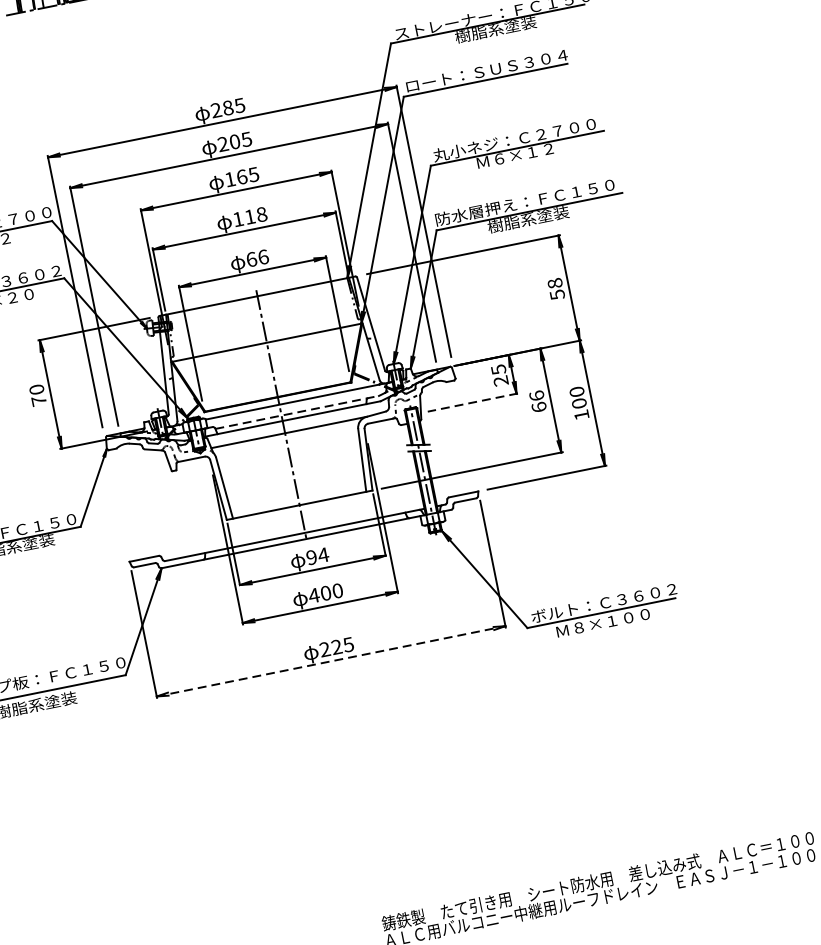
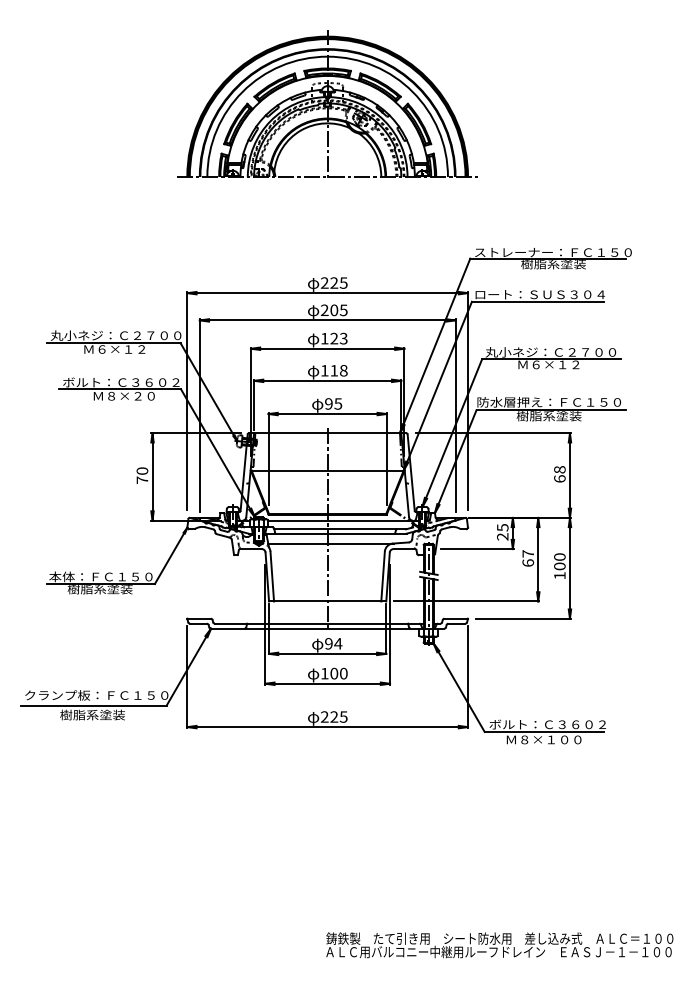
text: (228, 107) -> (334, 282), 285 -> 225
text: (247, 175) -> (338, 338), 165 -> 123
text: (257, 257) -> (333, 403), 66 -> 95
text: (556, 294) -> (559, 478), 58 -> 68
text: (537, 395) -> (528, 553), 66 -> 67
line: (472, 403) -> (477, 549), dashed -> solid
line: (297, 412) -> (340, 529), dashed -> solid
text: (313, 595) -> (324, 673), 400 -> 100
line: (332, 661) -> (328, 727), dashed -> solid

